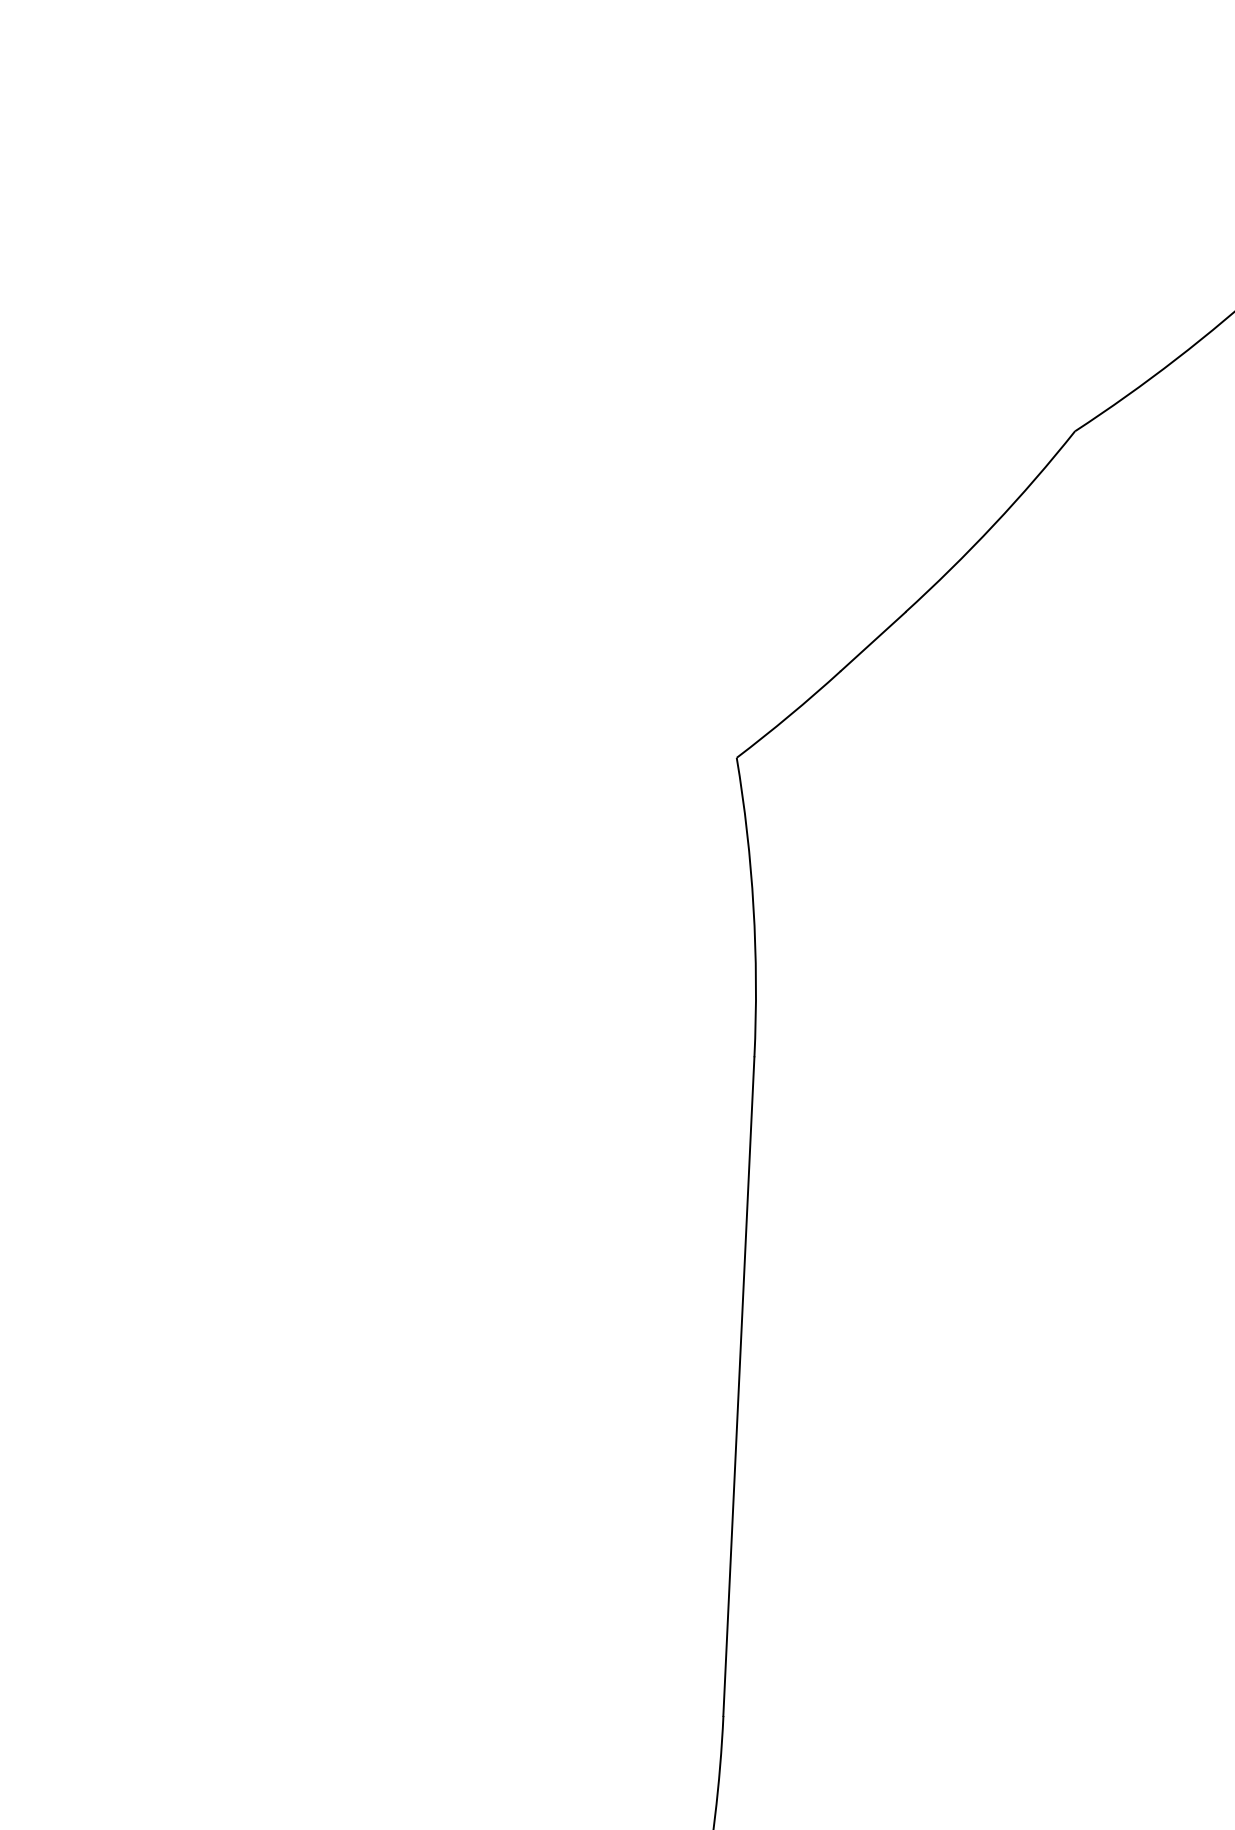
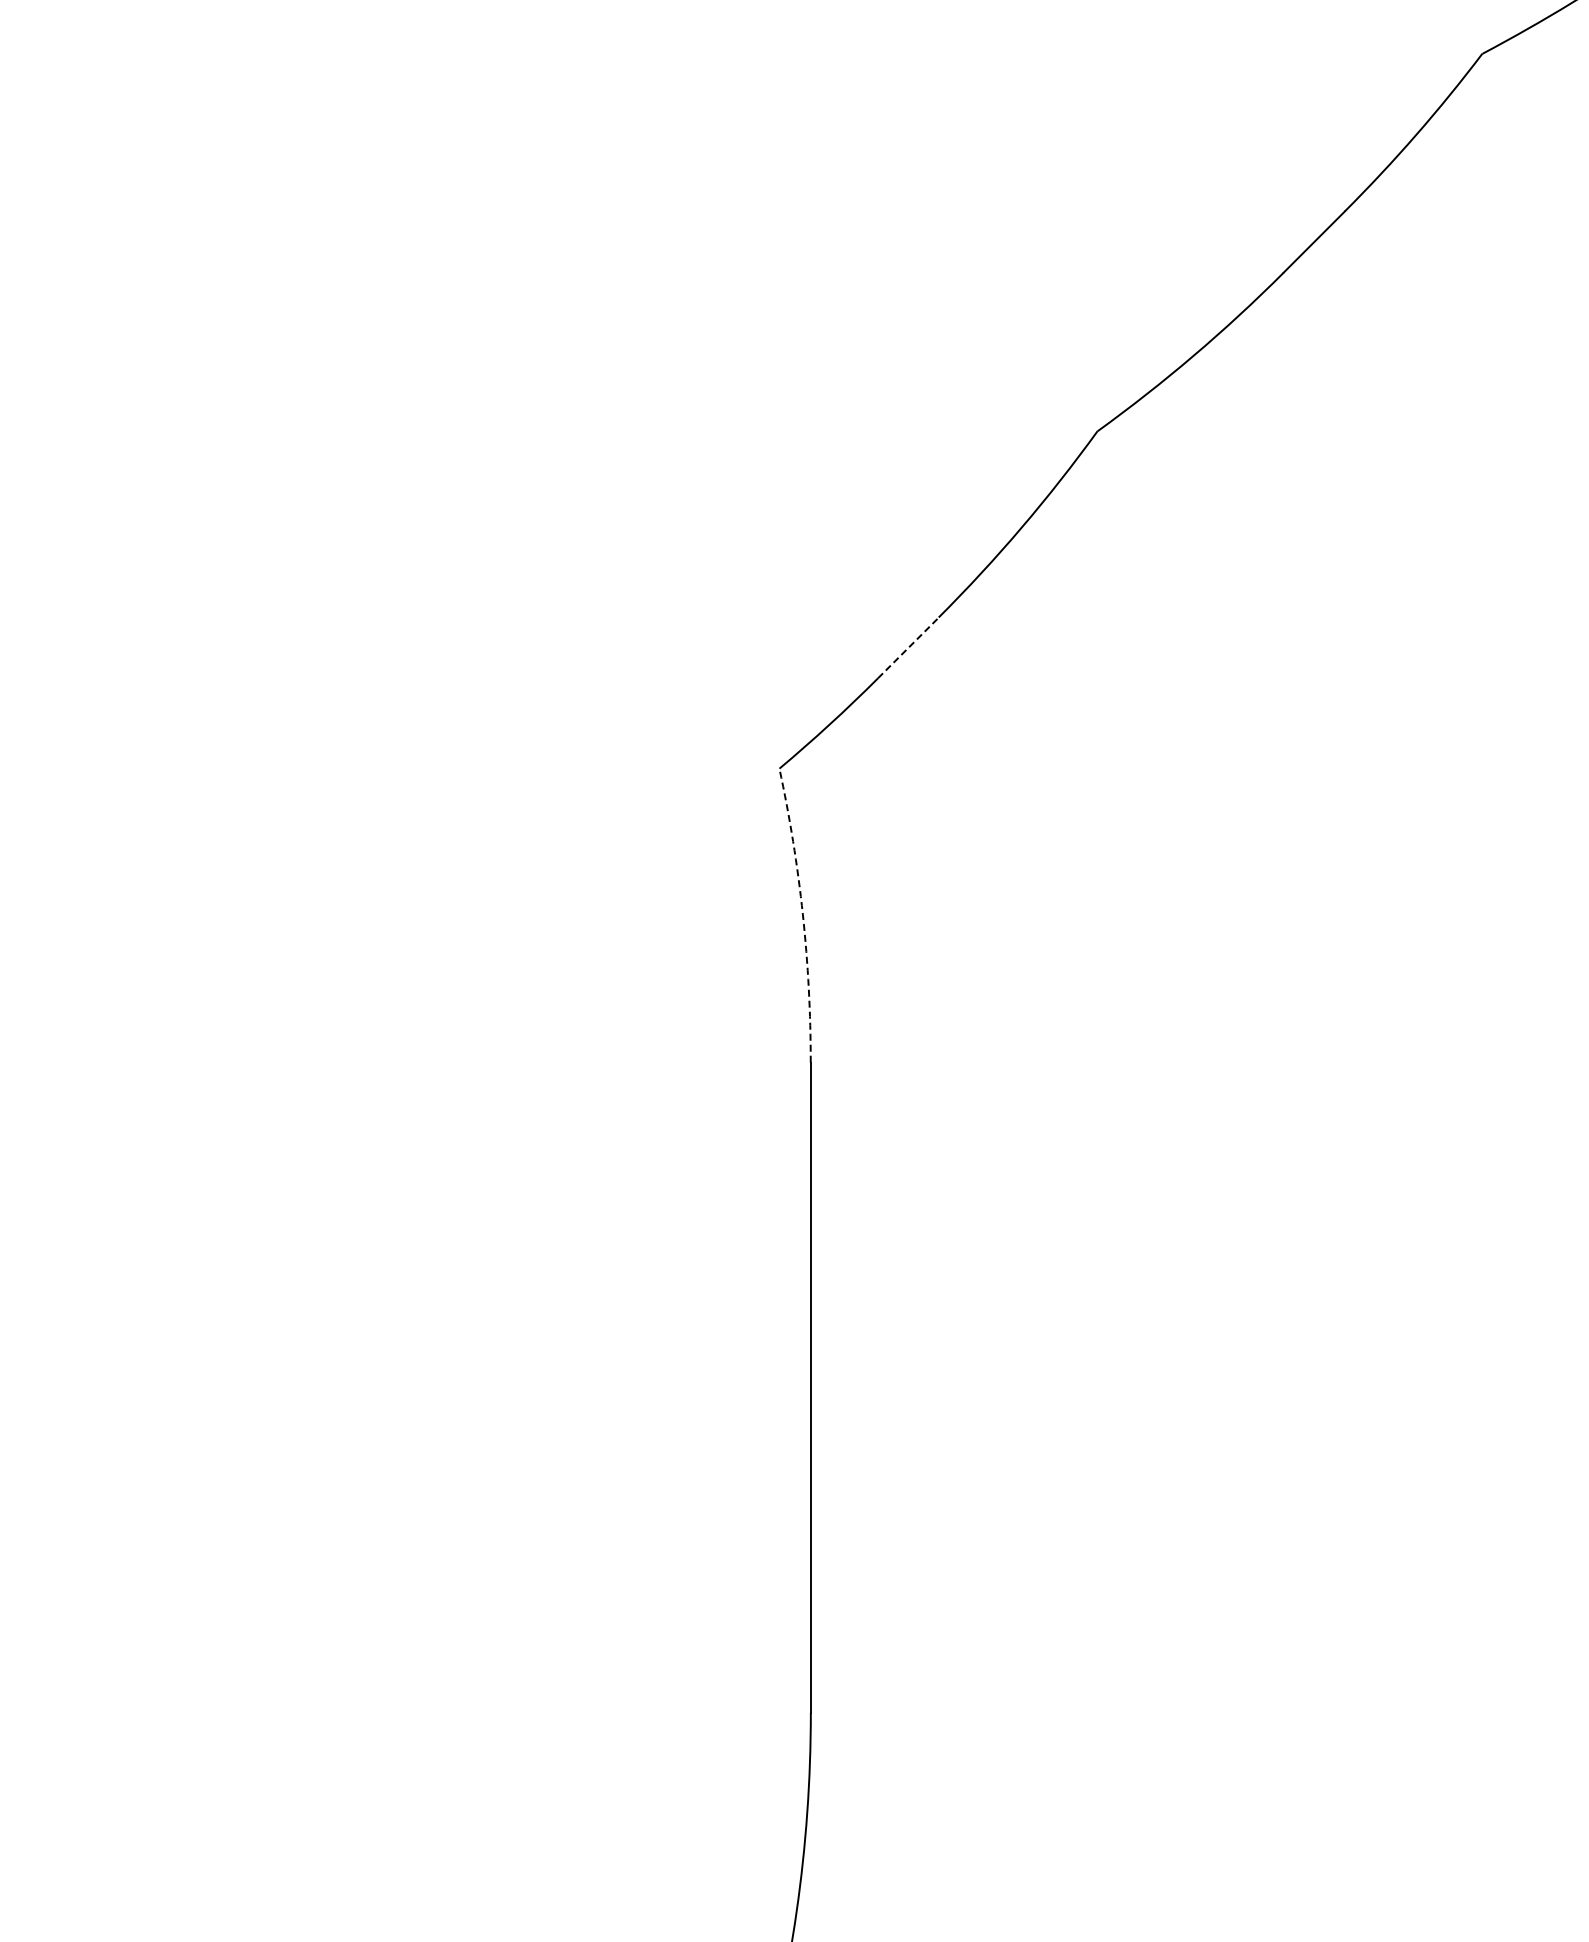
line: (873, 641) -> (908, 647), solid -> dashed
arc: (753, 906) -> (802, 914), solid -> dashed

